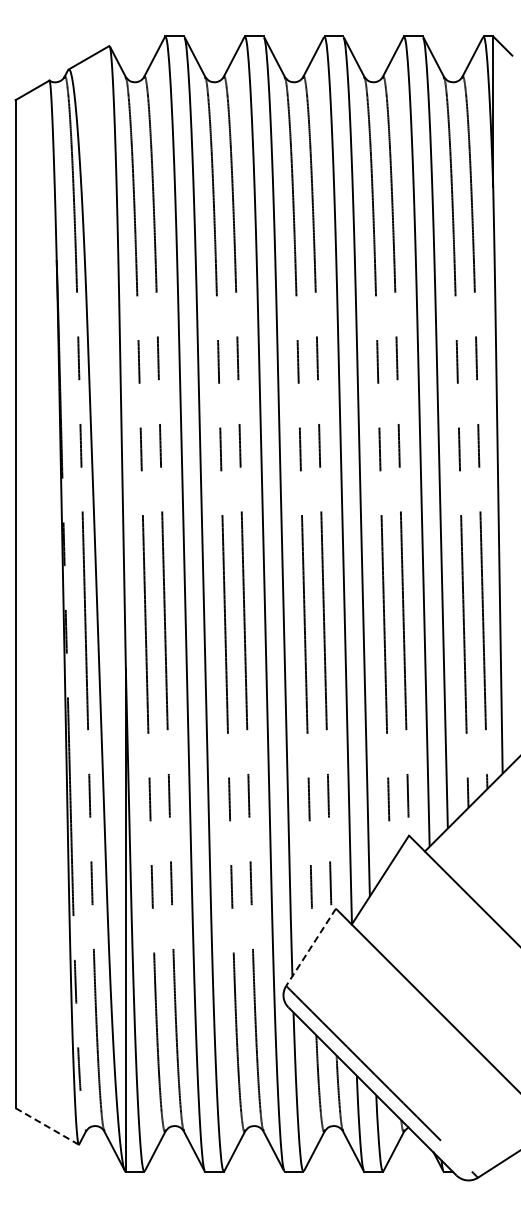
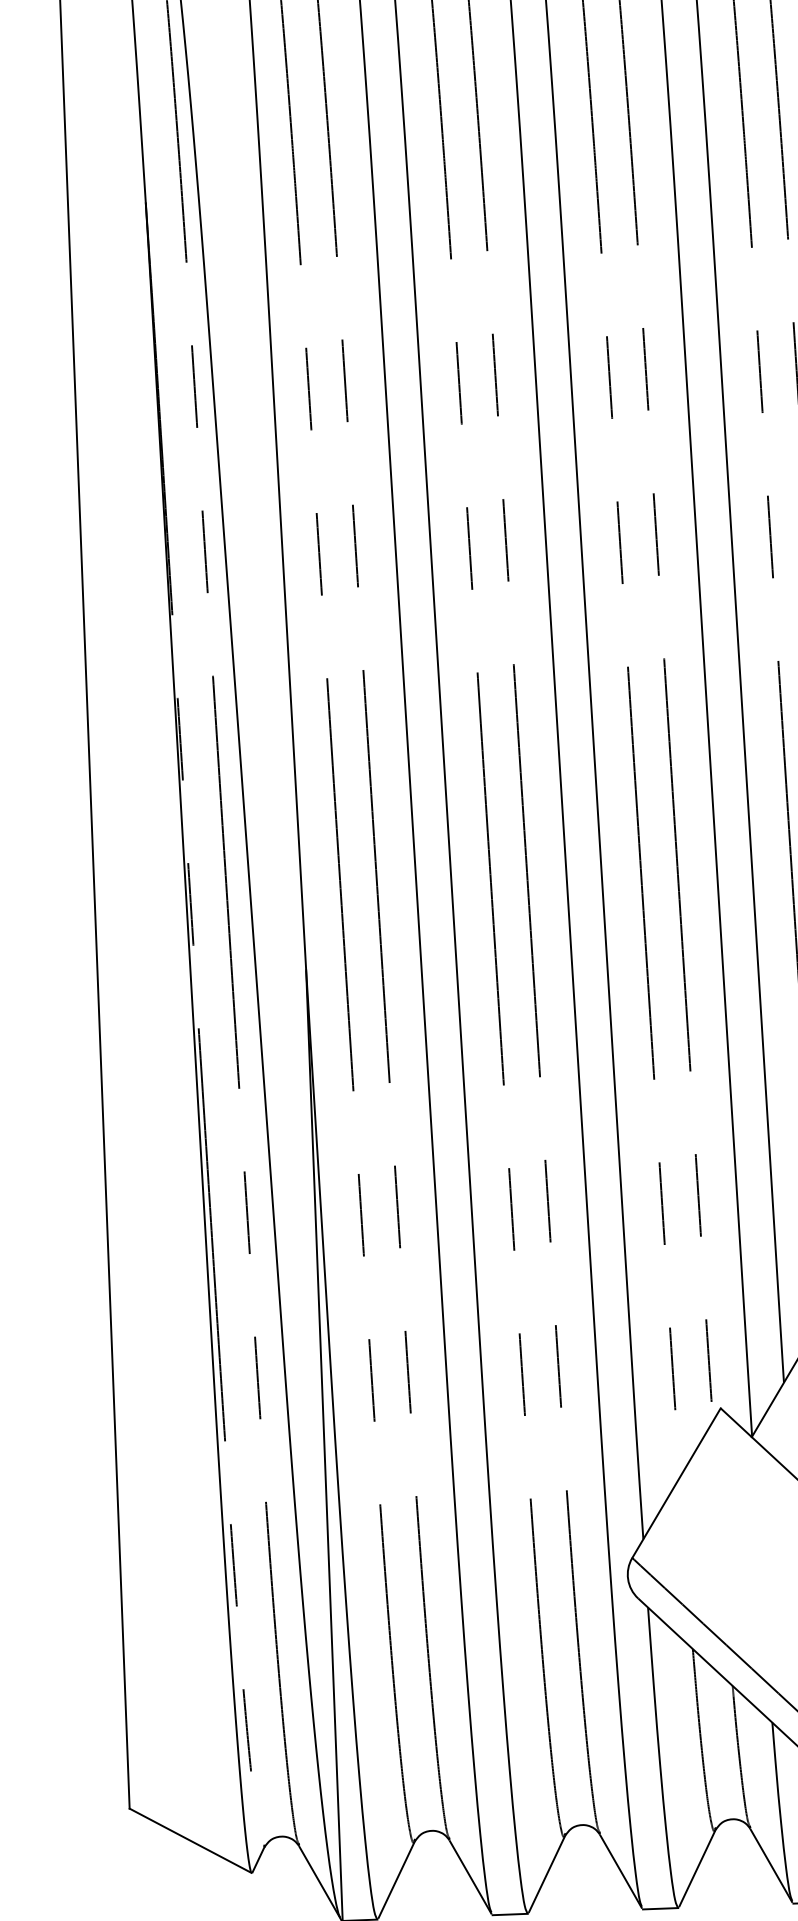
line: (311, 947) -> (677, 1483), dashed -> solid
line: (47, 1126) -> (191, 1840), dashed -> solid

